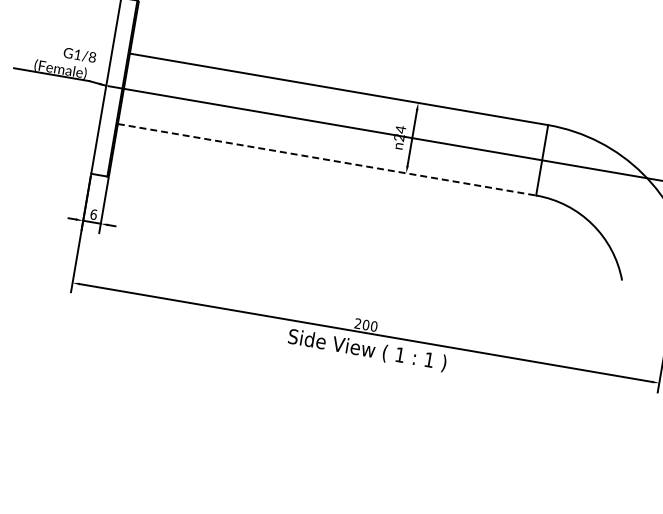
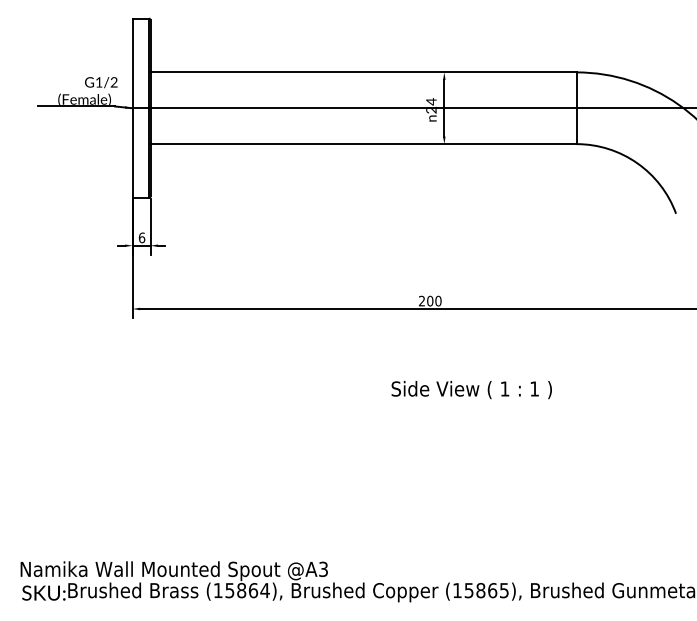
text: (91, 57) -> (113, 82), G1/8 -> G1/2
line: (327, 160) -> (364, 144), dashed -> solid
text: (367, 350) -> (471, 390), moved

